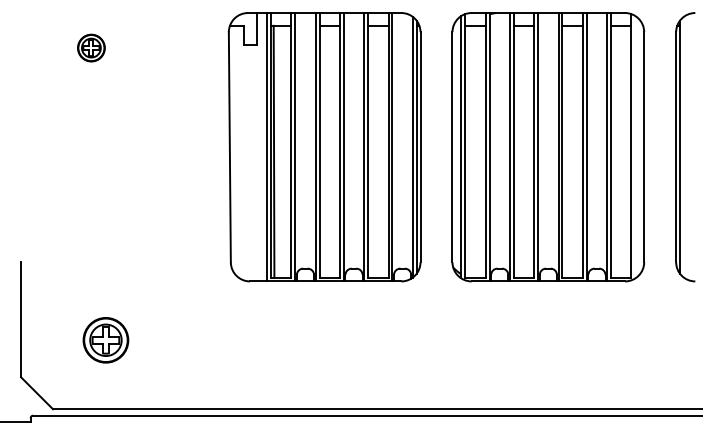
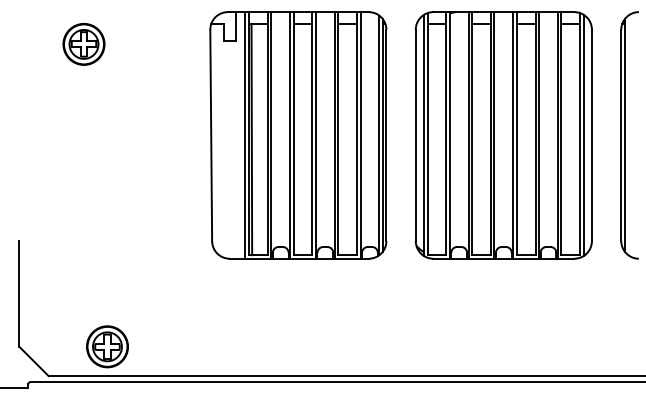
part: (91, 47) -> (84, 43), size x1.67
line: (635, 146) -> (583, 134), added
part: (105, 340) -> (107, 347), moved

